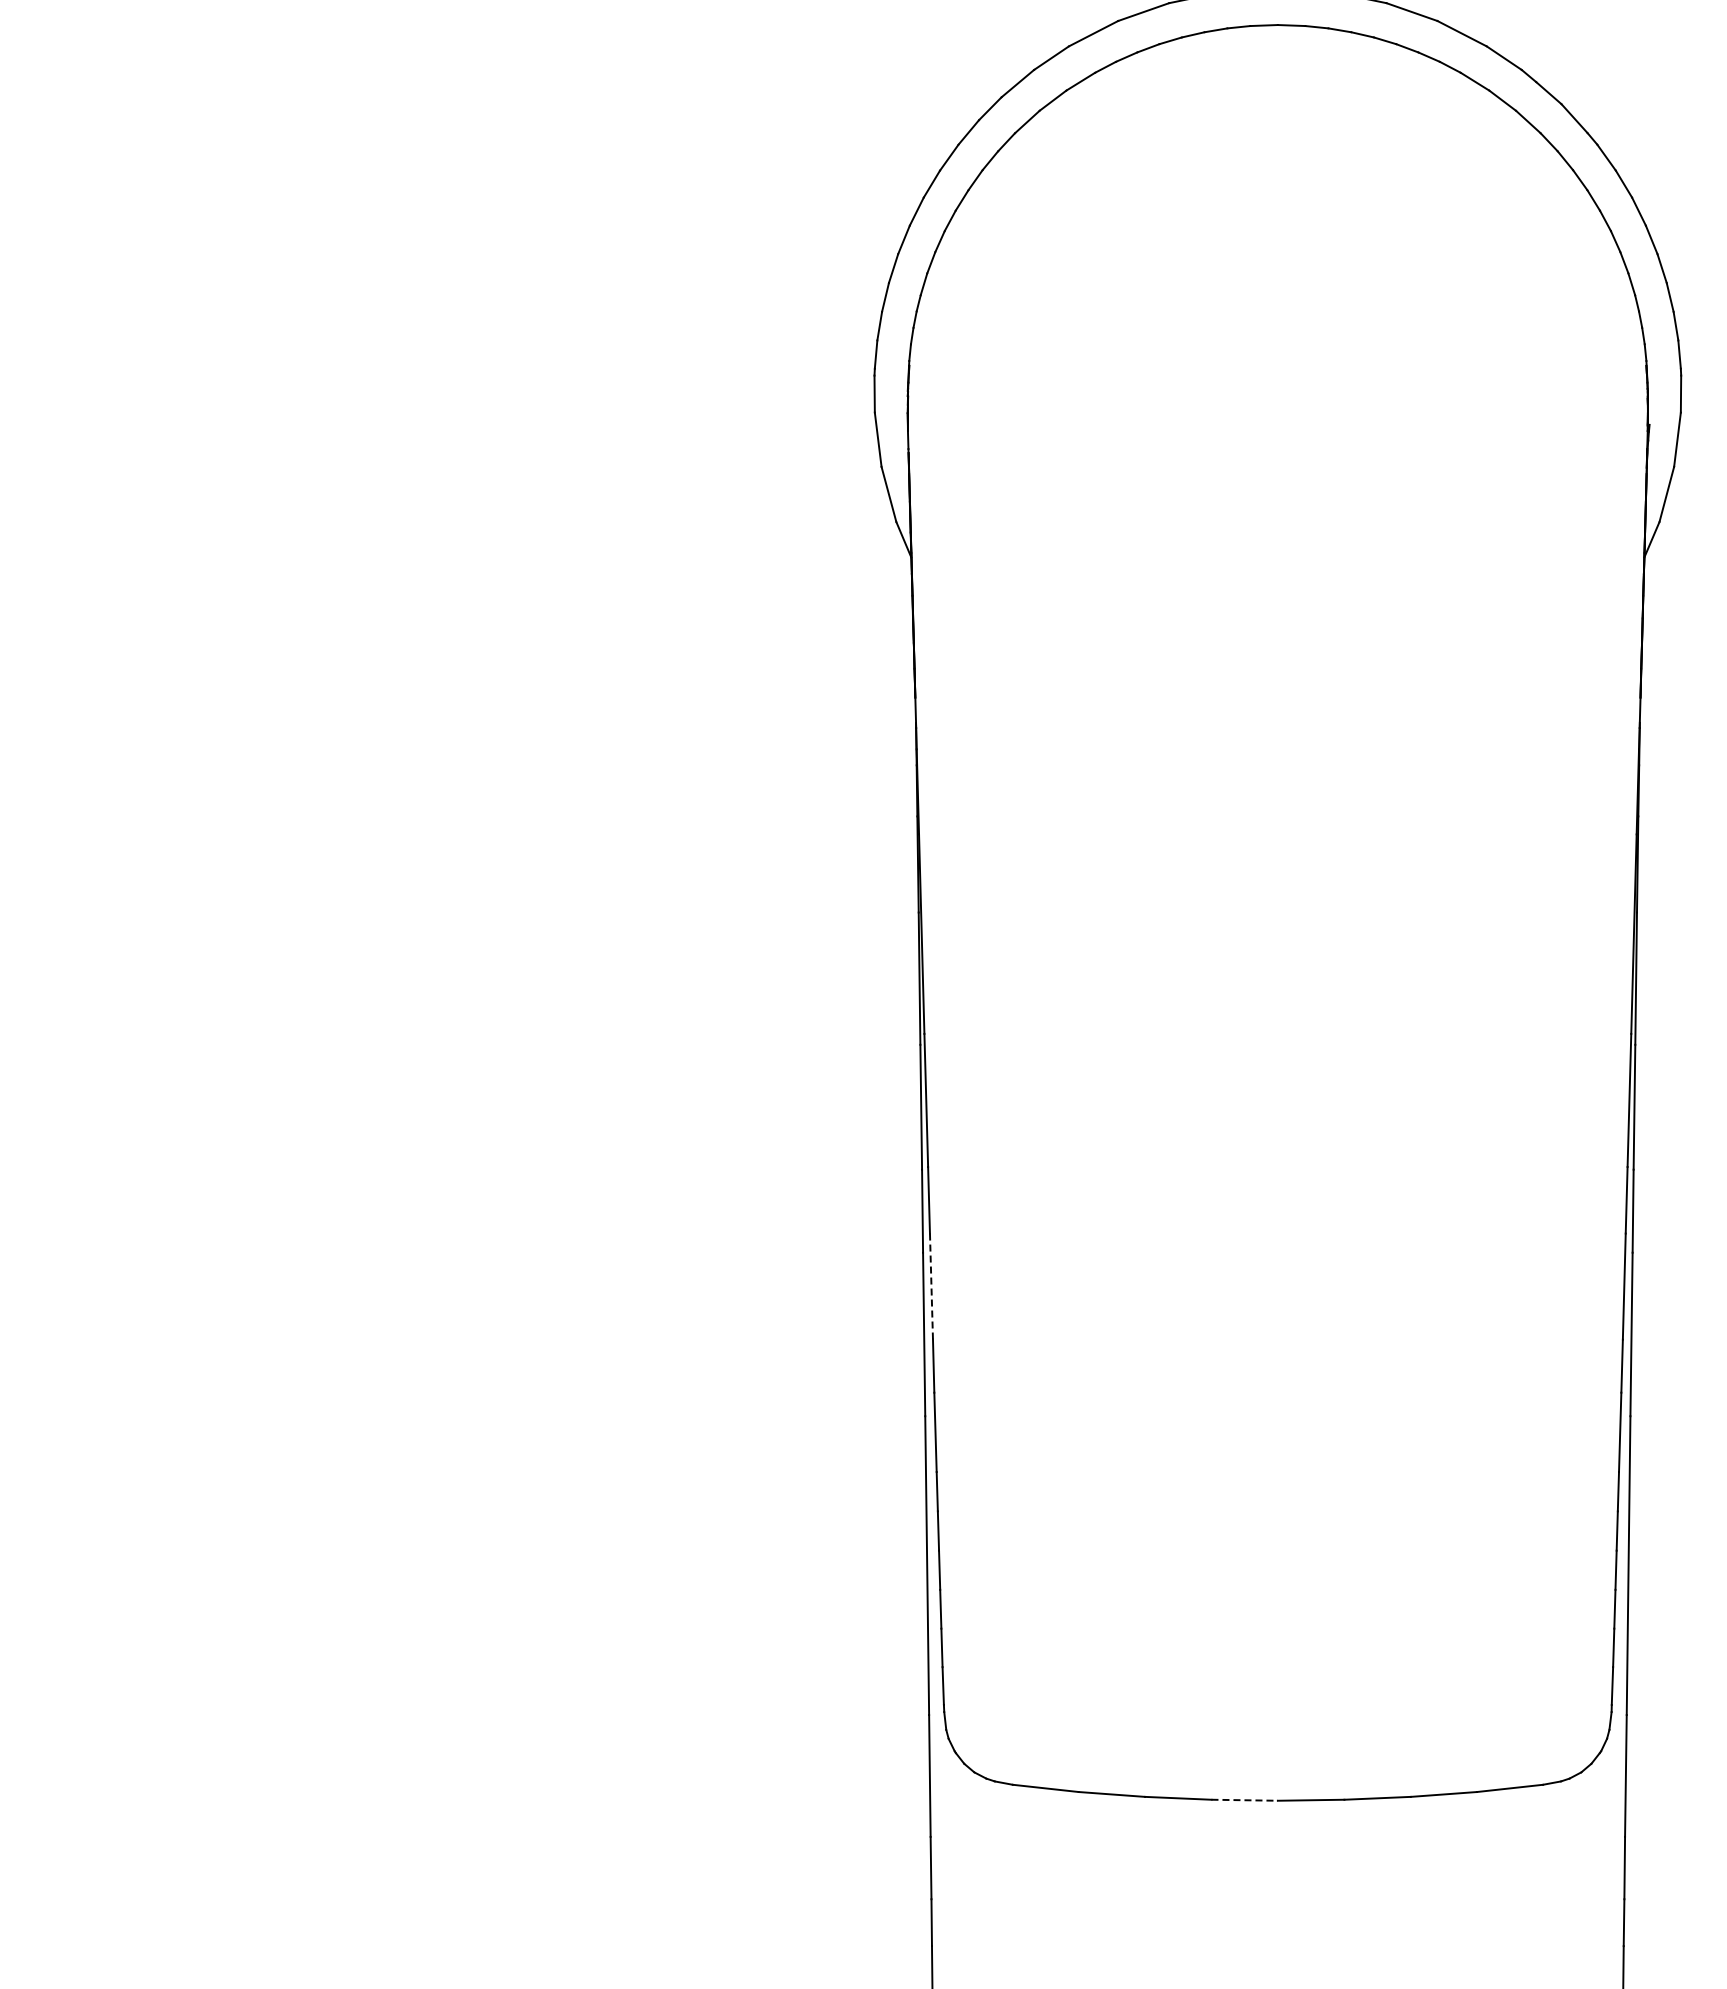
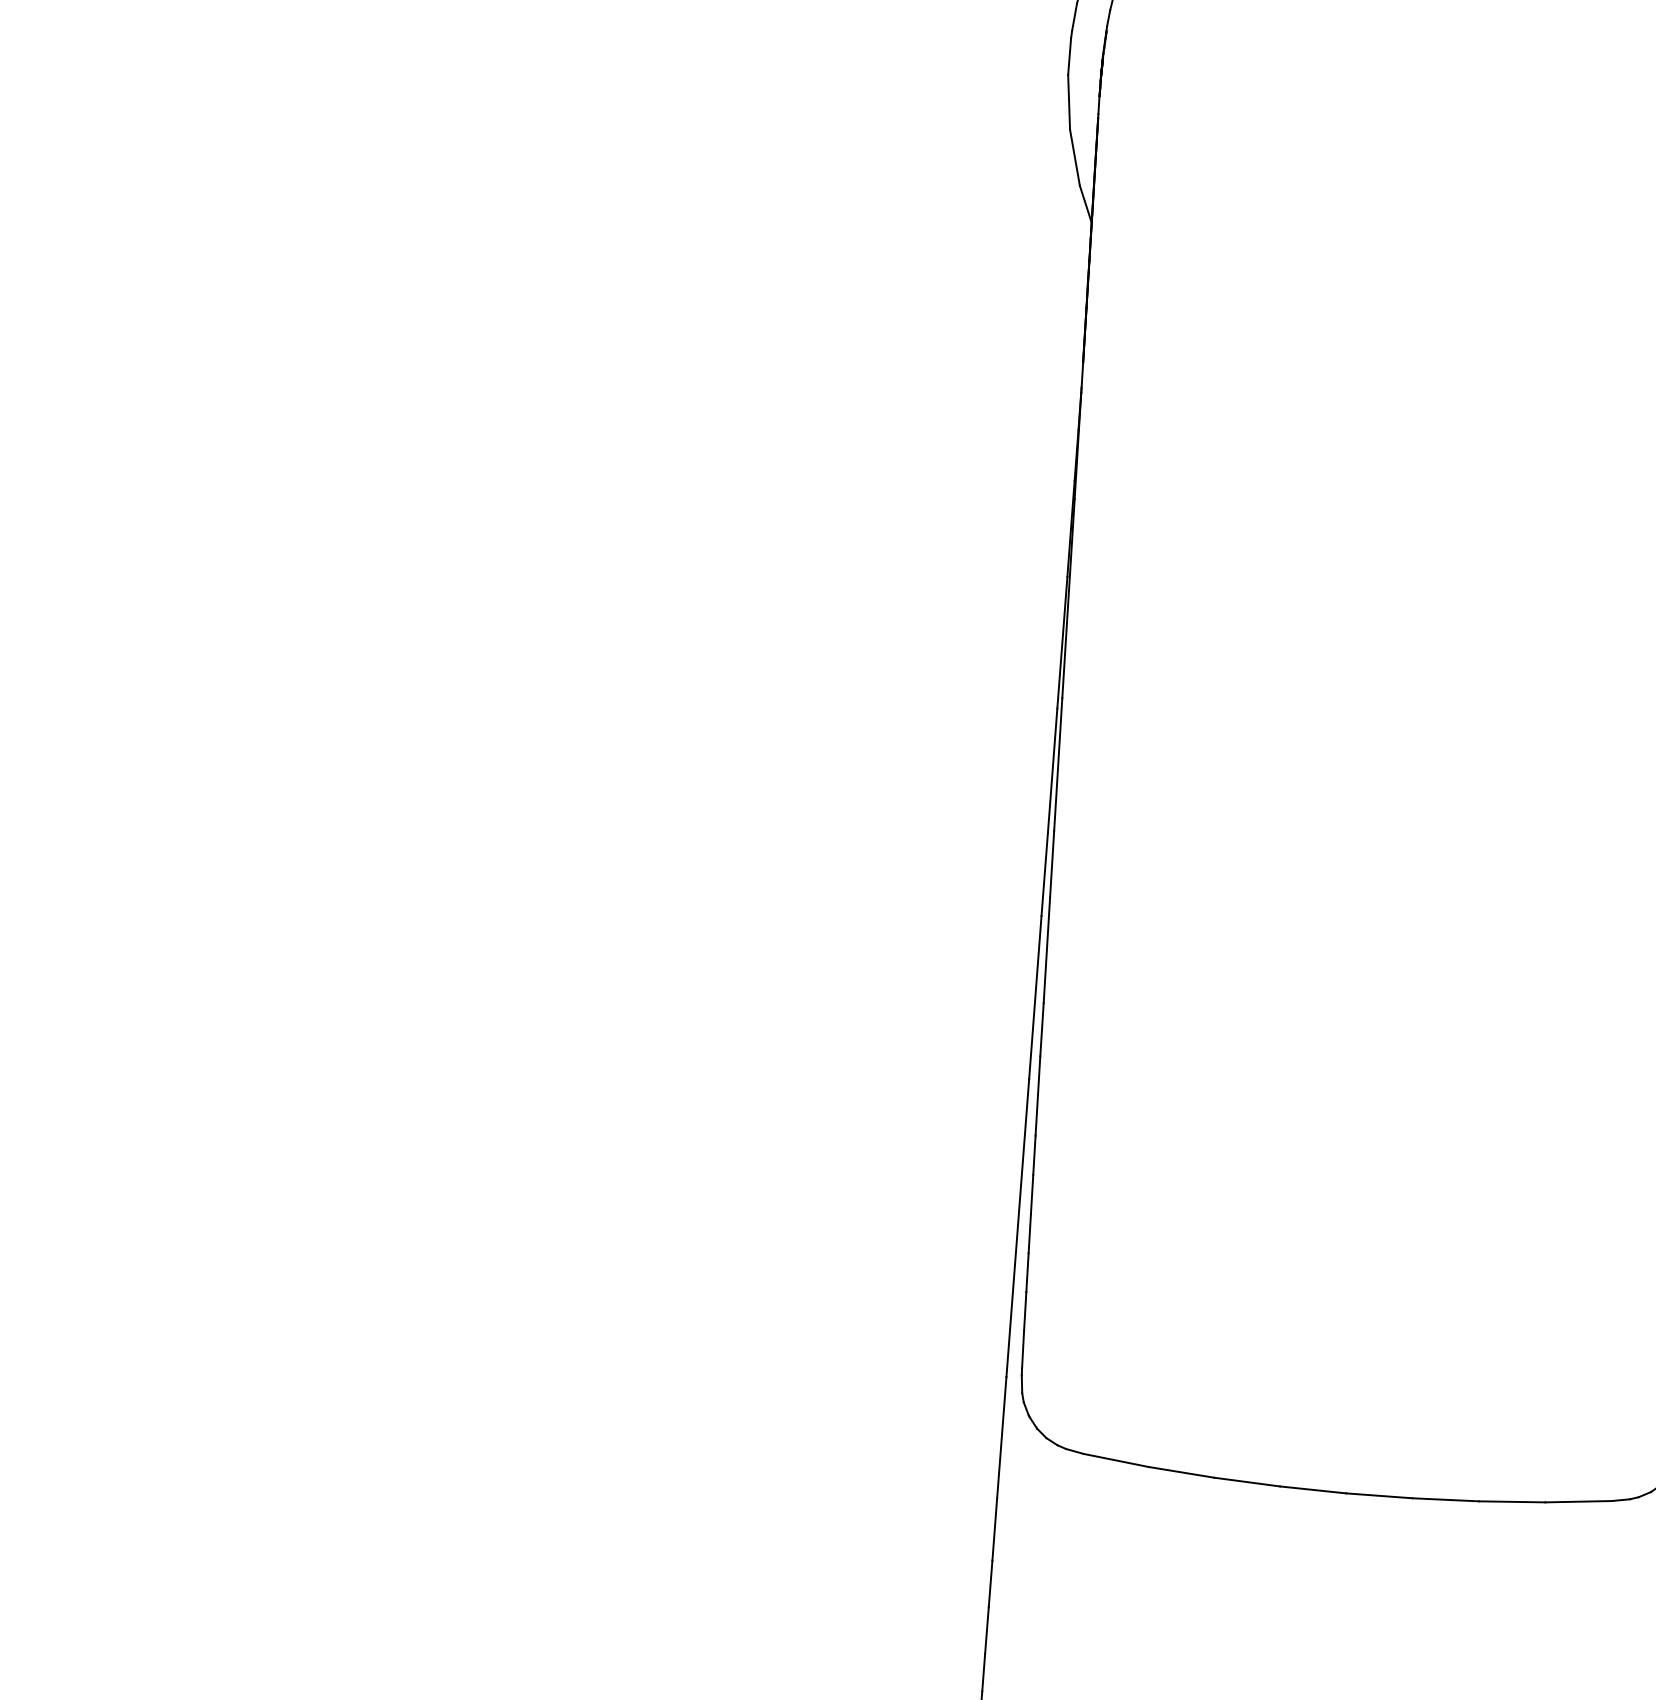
line: (931, 1287) -> (1046, 951), dashed -> solid
line: (1245, 1800) -> (1313, 1490), dashed -> solid

